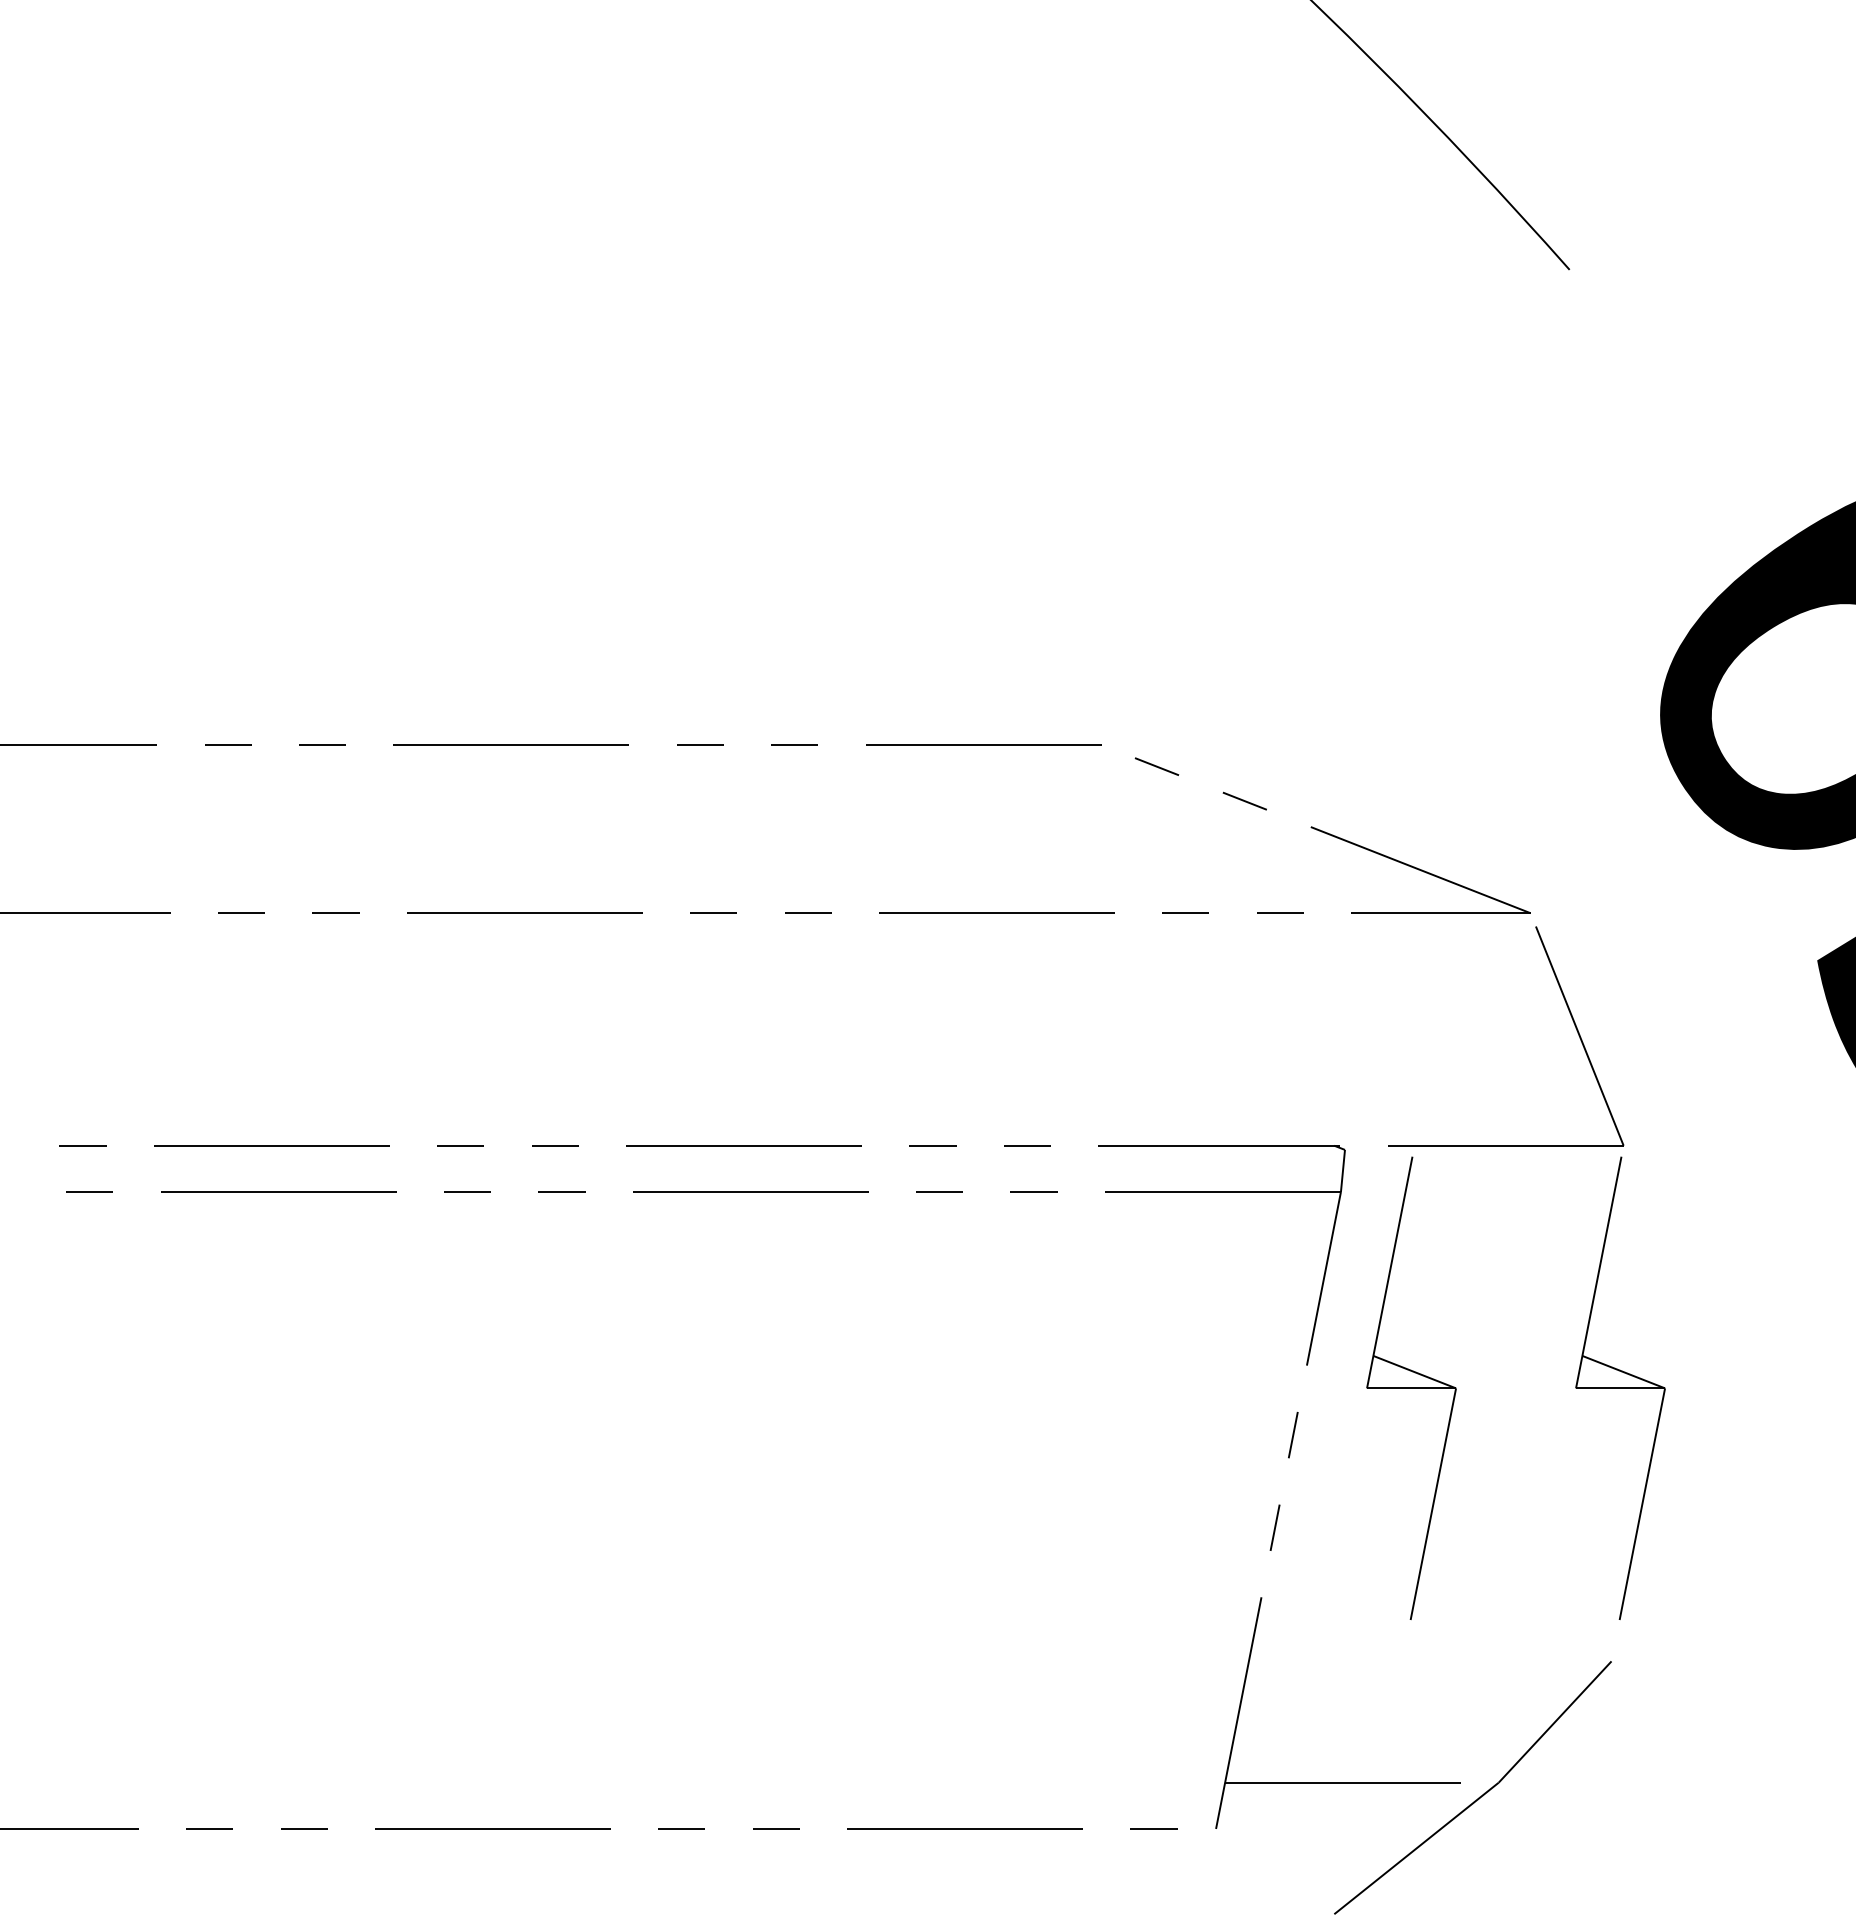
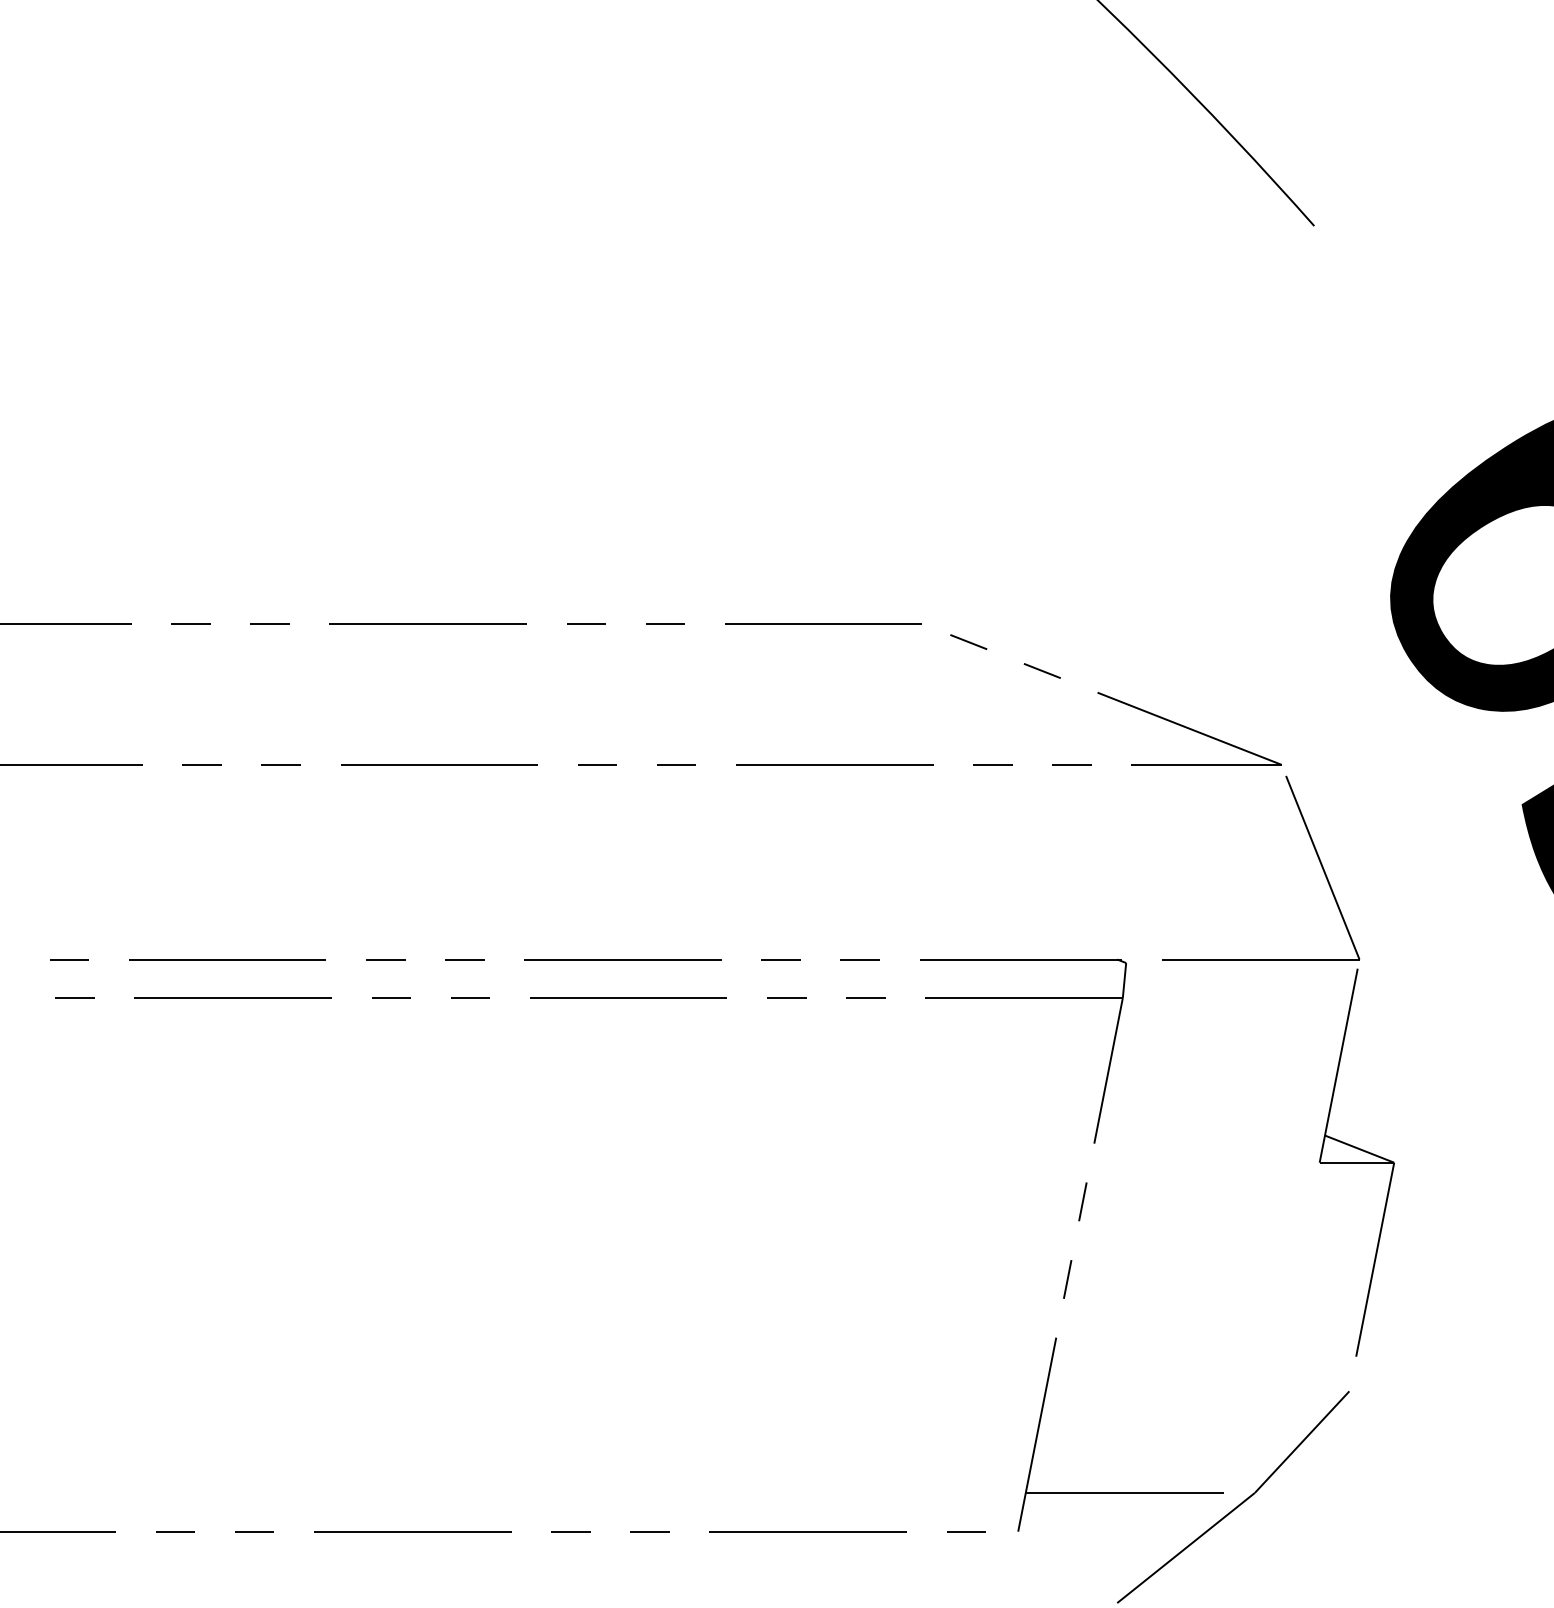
part: (1411, 1387) -> (1181, 1161), removed

